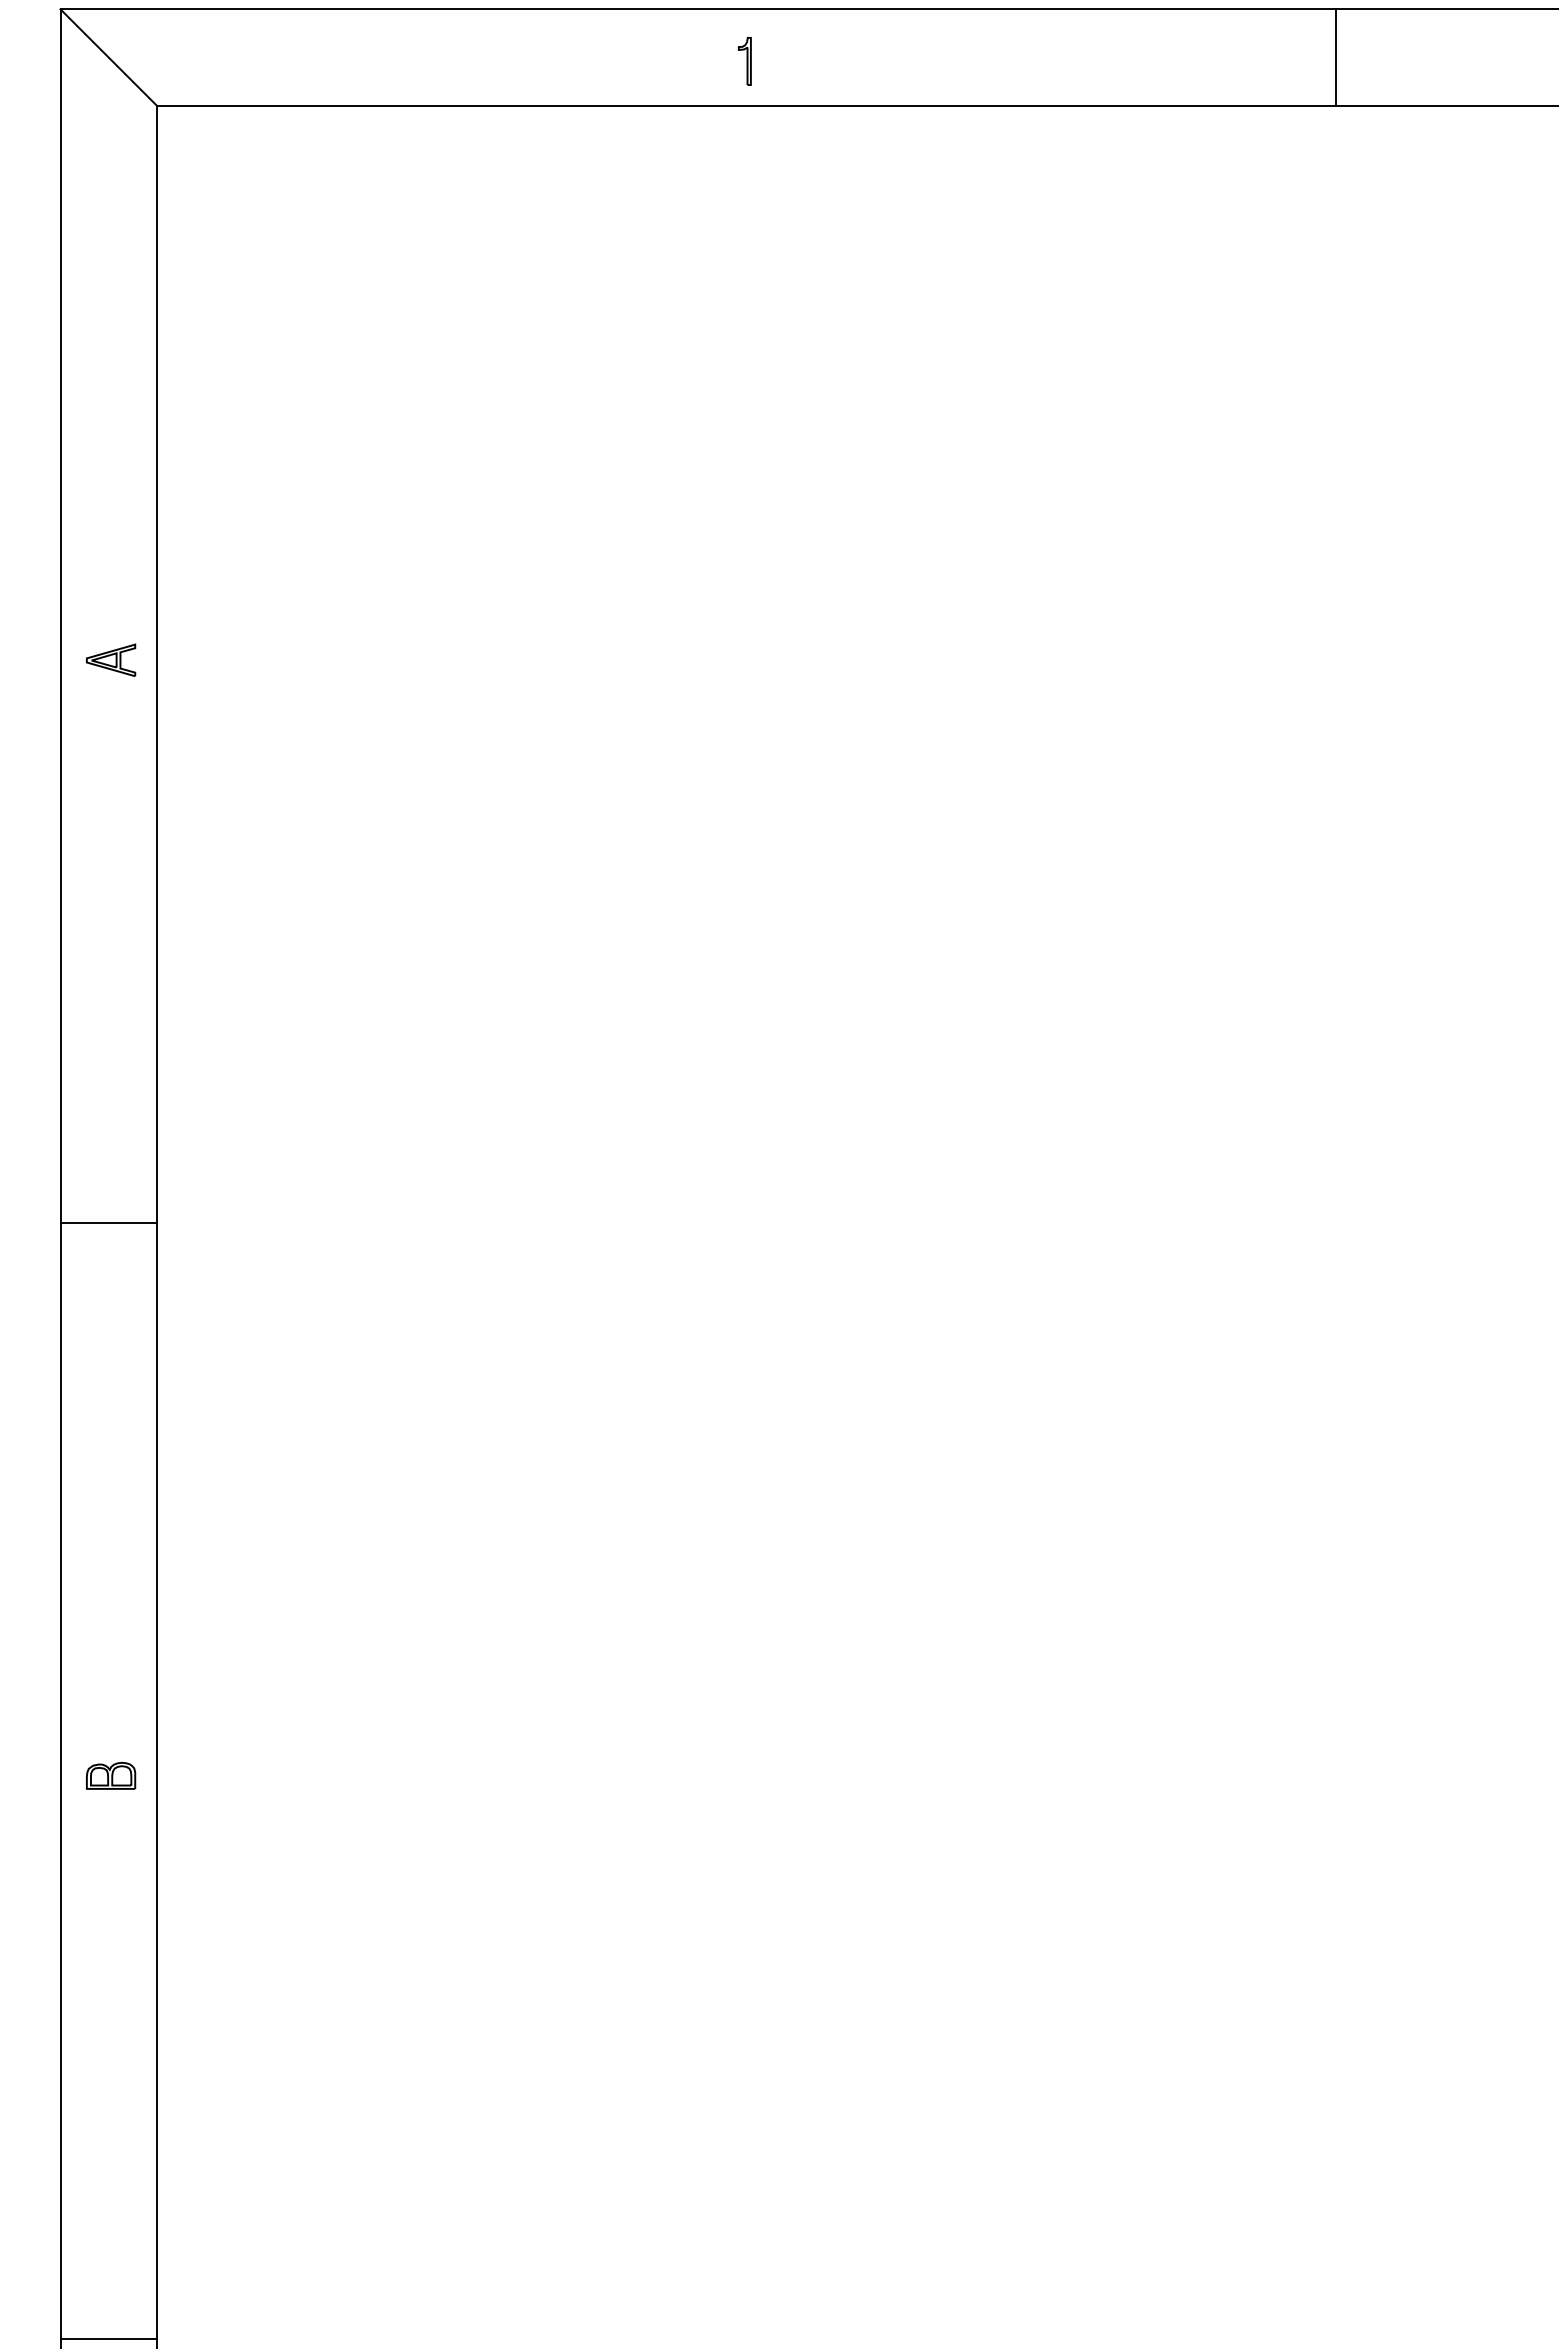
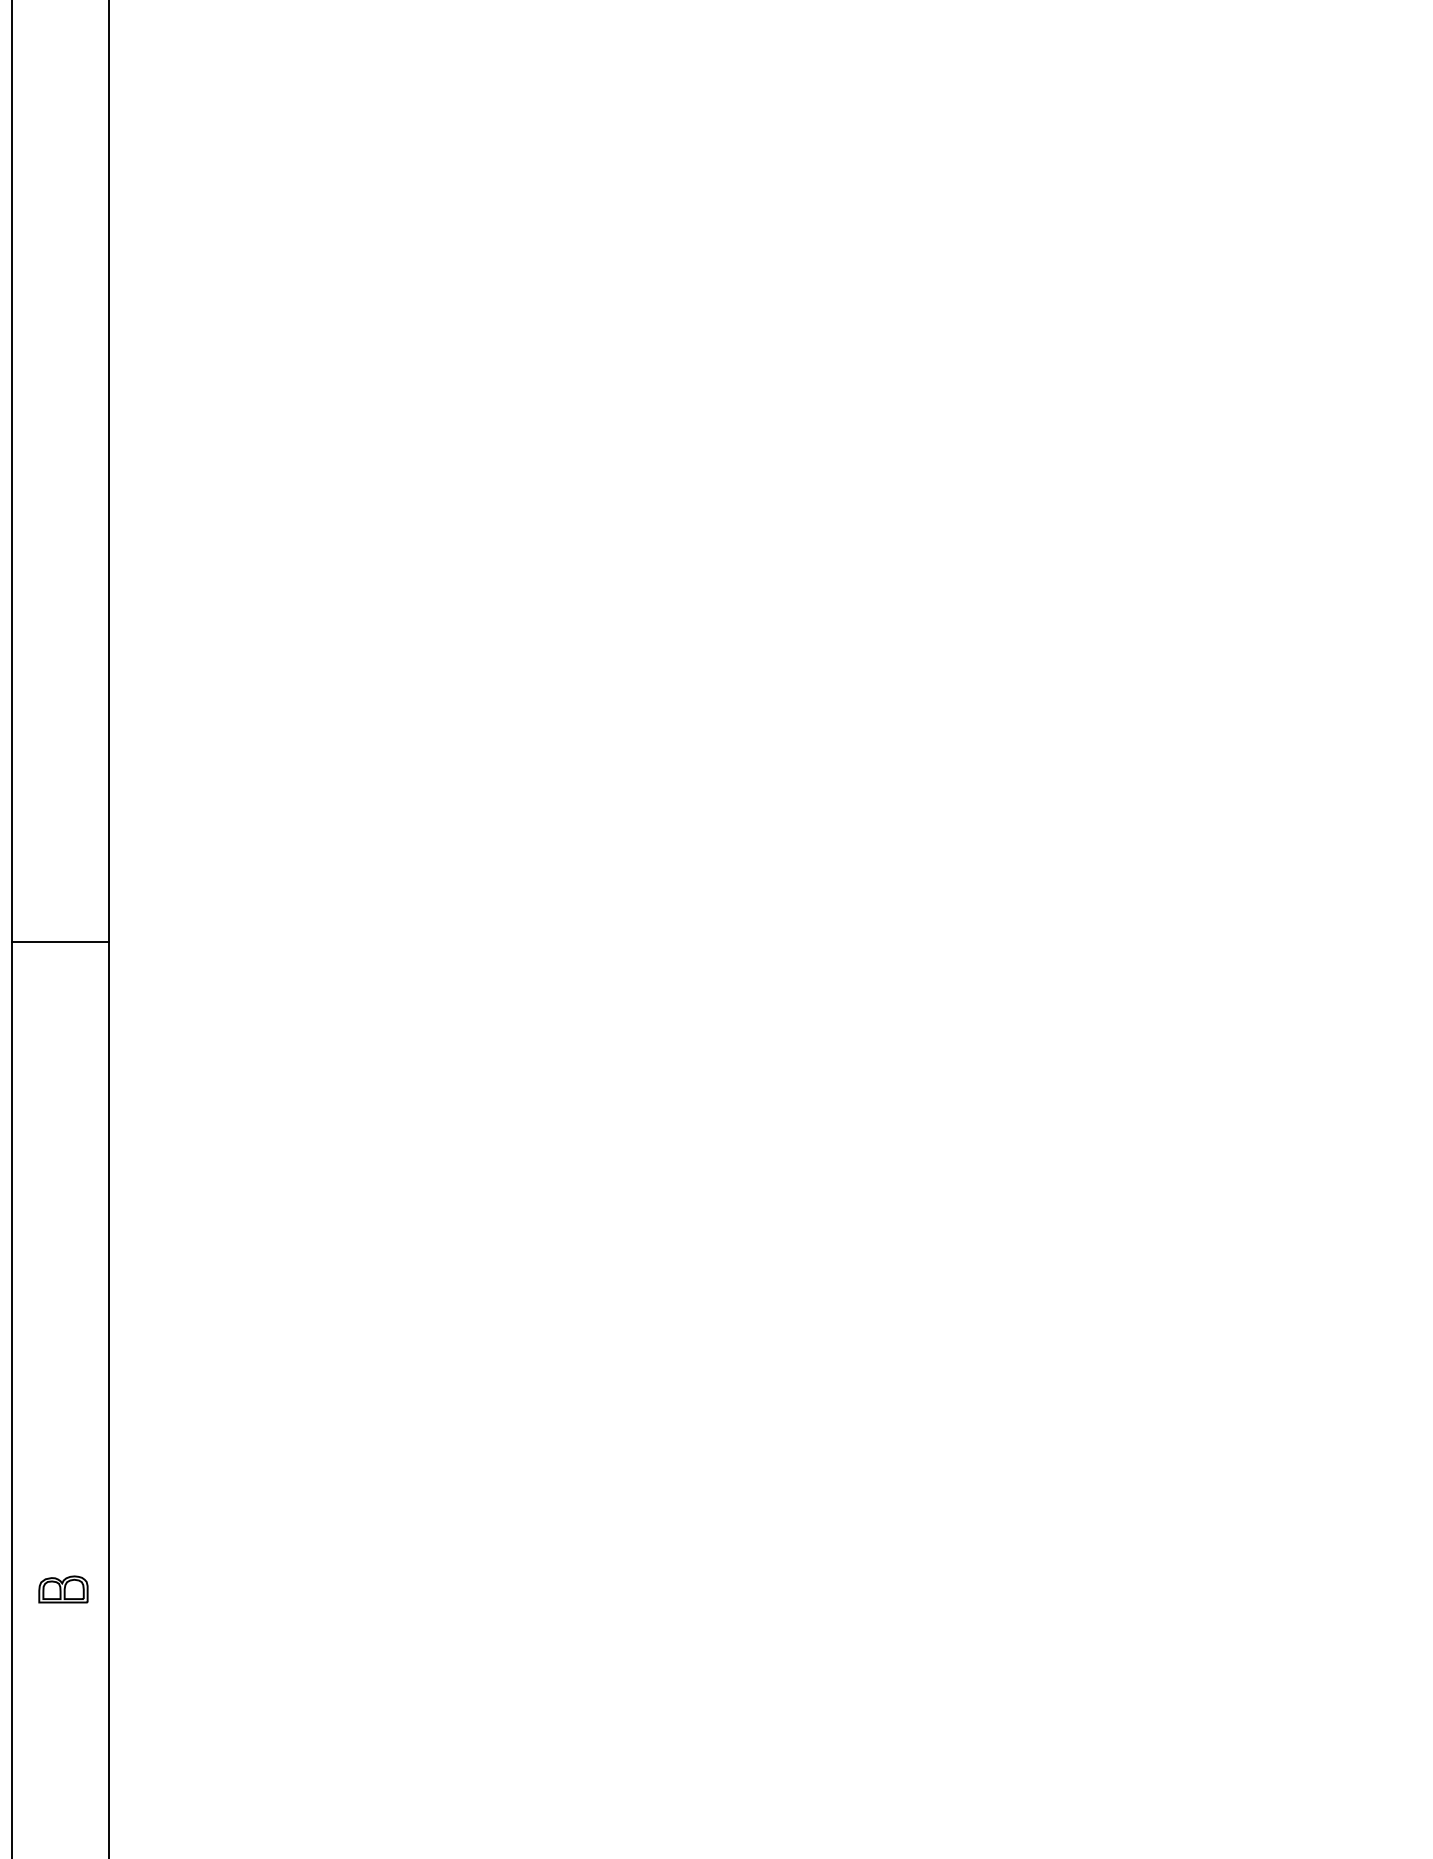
part: (111, 659) -> (62, 311), removed
line: (108, 1222) -> (59, 942), moved
part: (111, 1775) -> (63, 1589), moved

